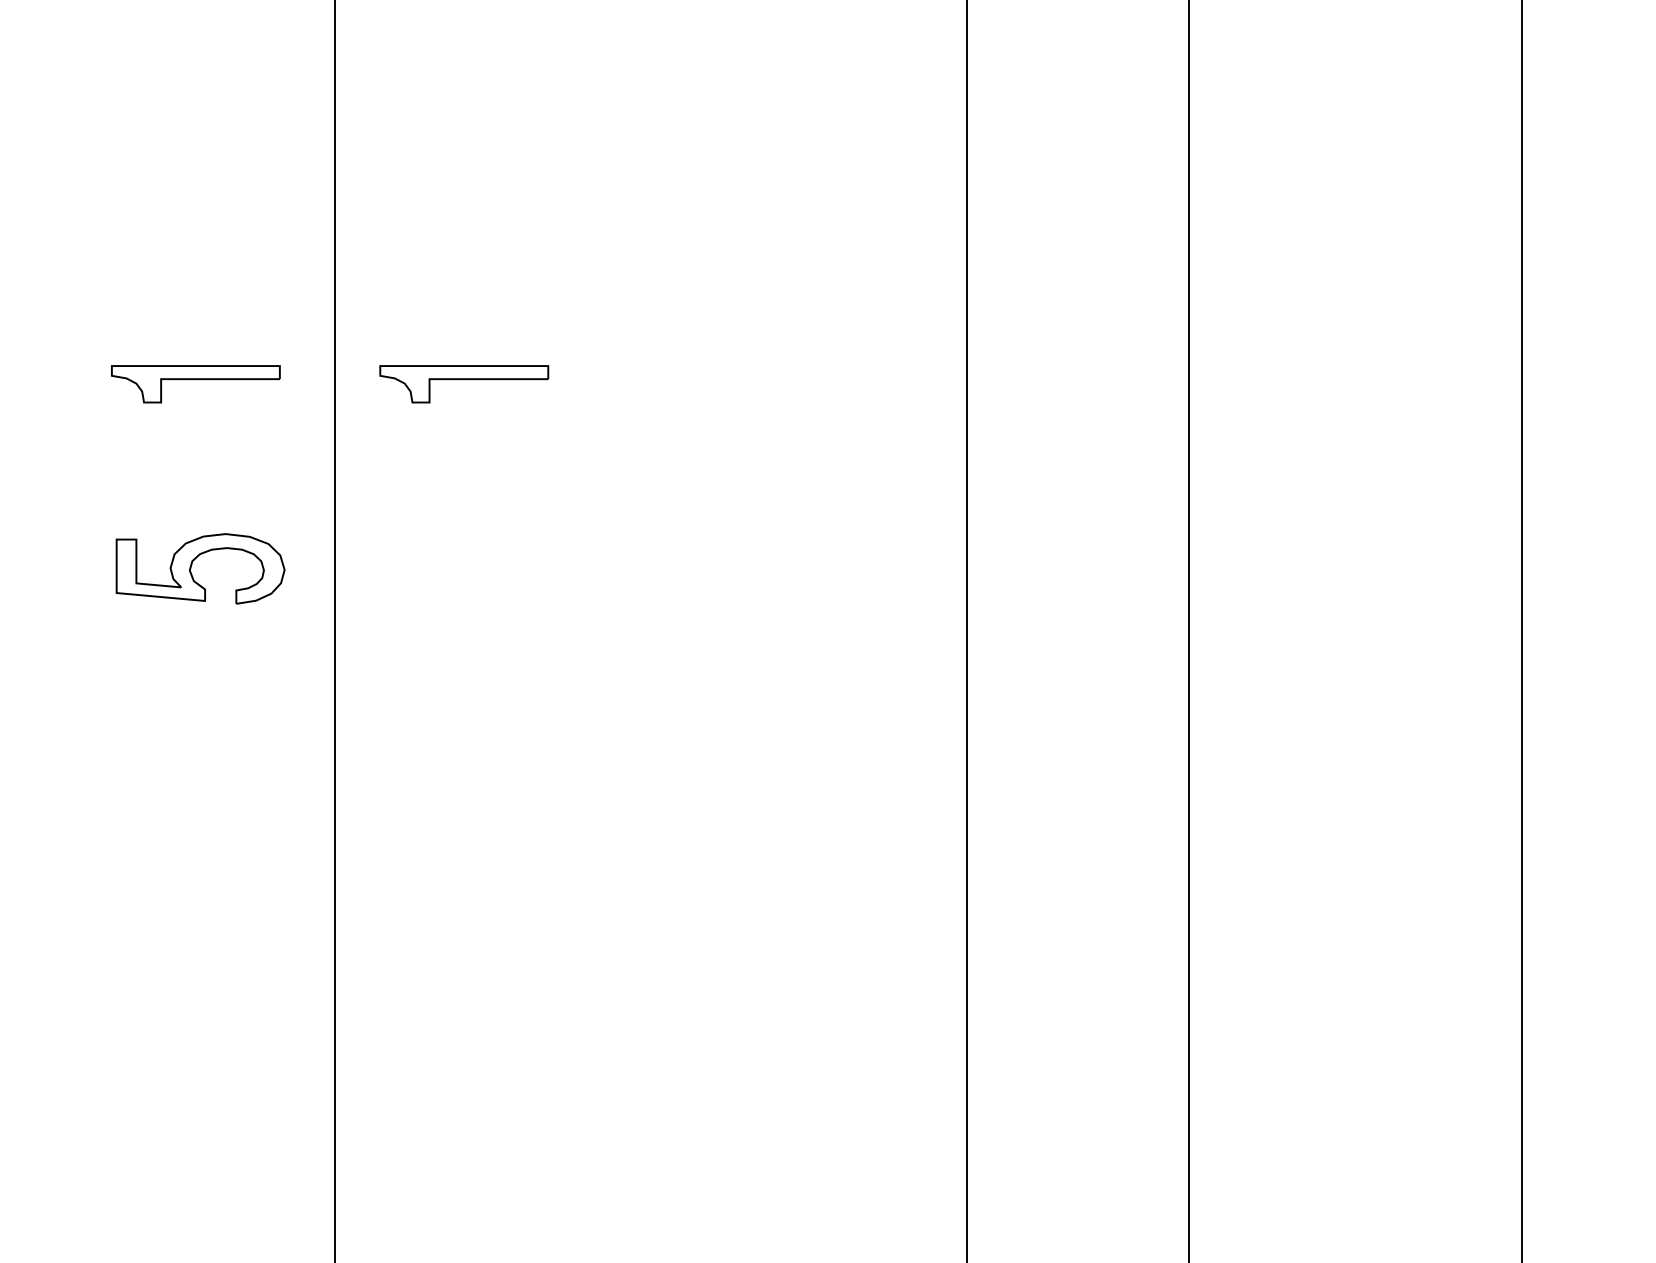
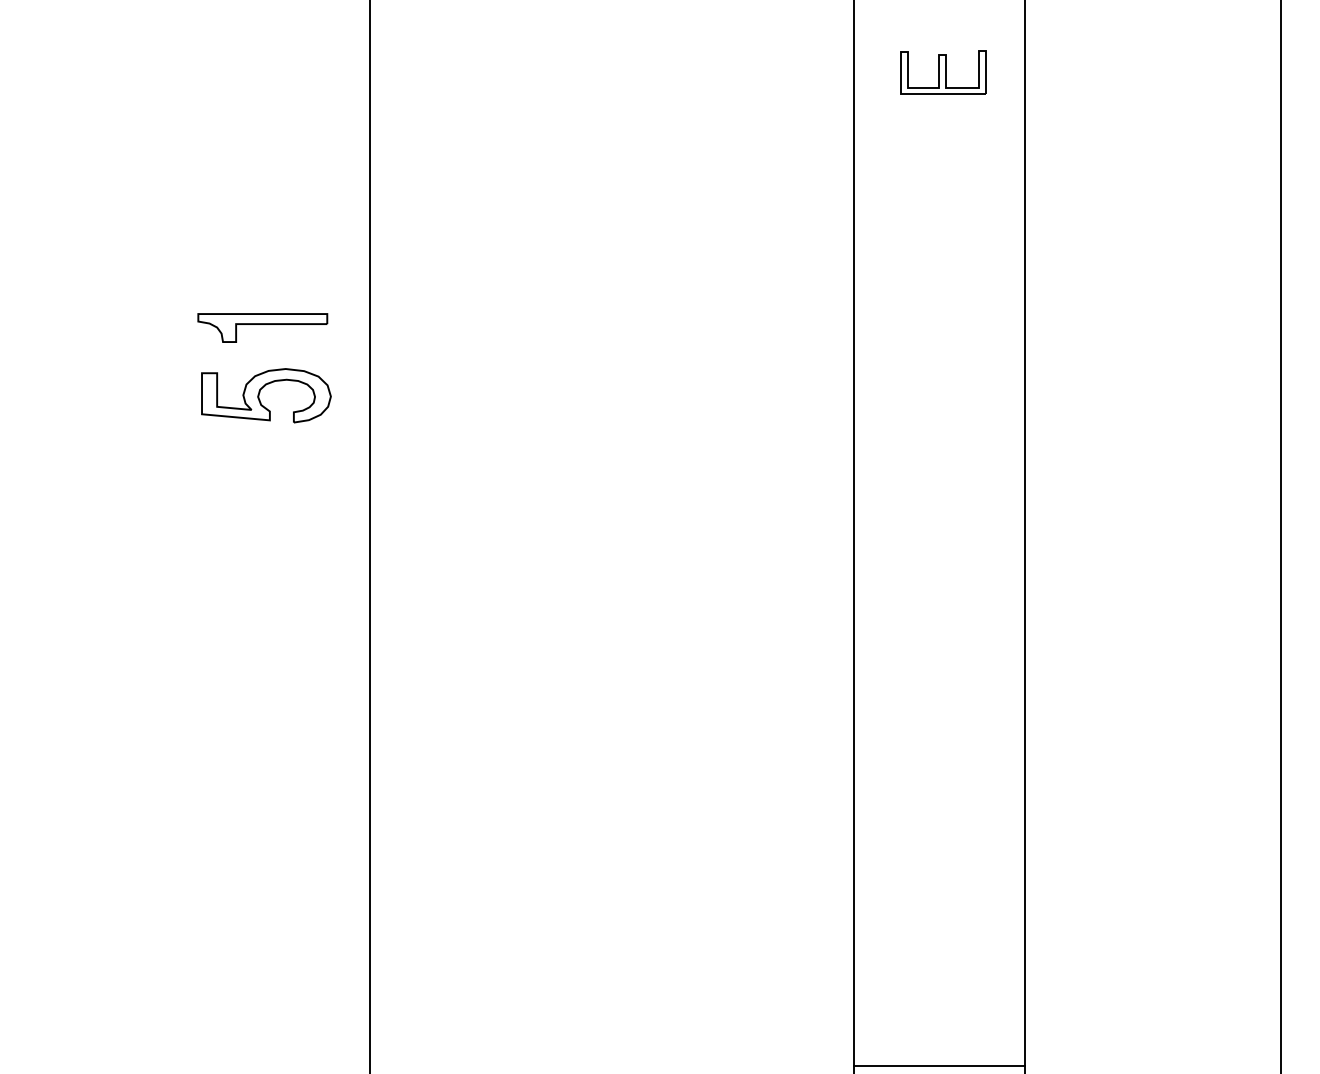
part: (1082, 51) -> (943, 72), added
part: (463, 383) -> (468, 327), removed
part: (192, 564) -> (260, 392), moved

